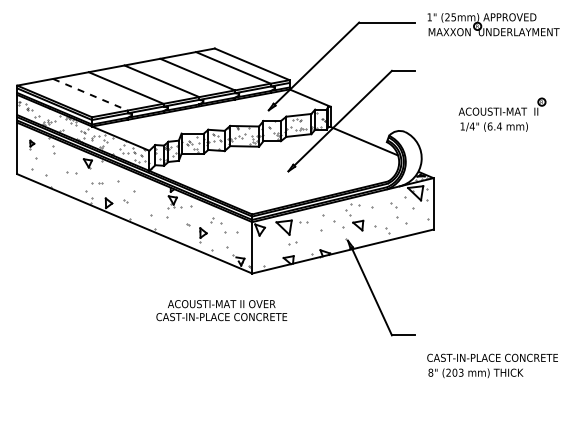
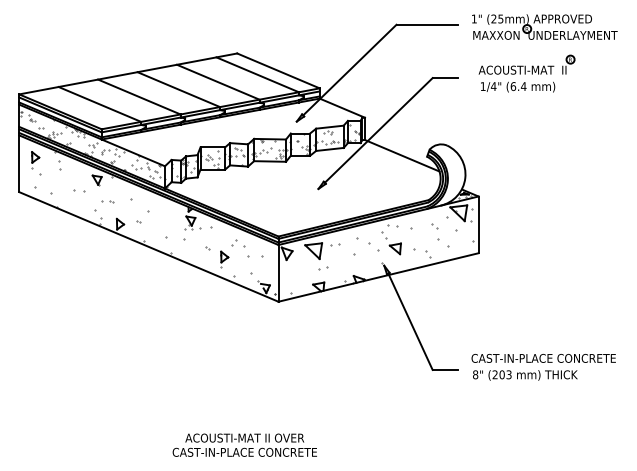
line: (90, 94) -> (100, 104), dashed -> solid
part: (502, 114) -> (527, 73), moved
part: (32, 144) -> (36, 159), size x1.67
text: (221, 310) -> (244, 445), moved
text: (492, 365) -> (543, 366), moved

